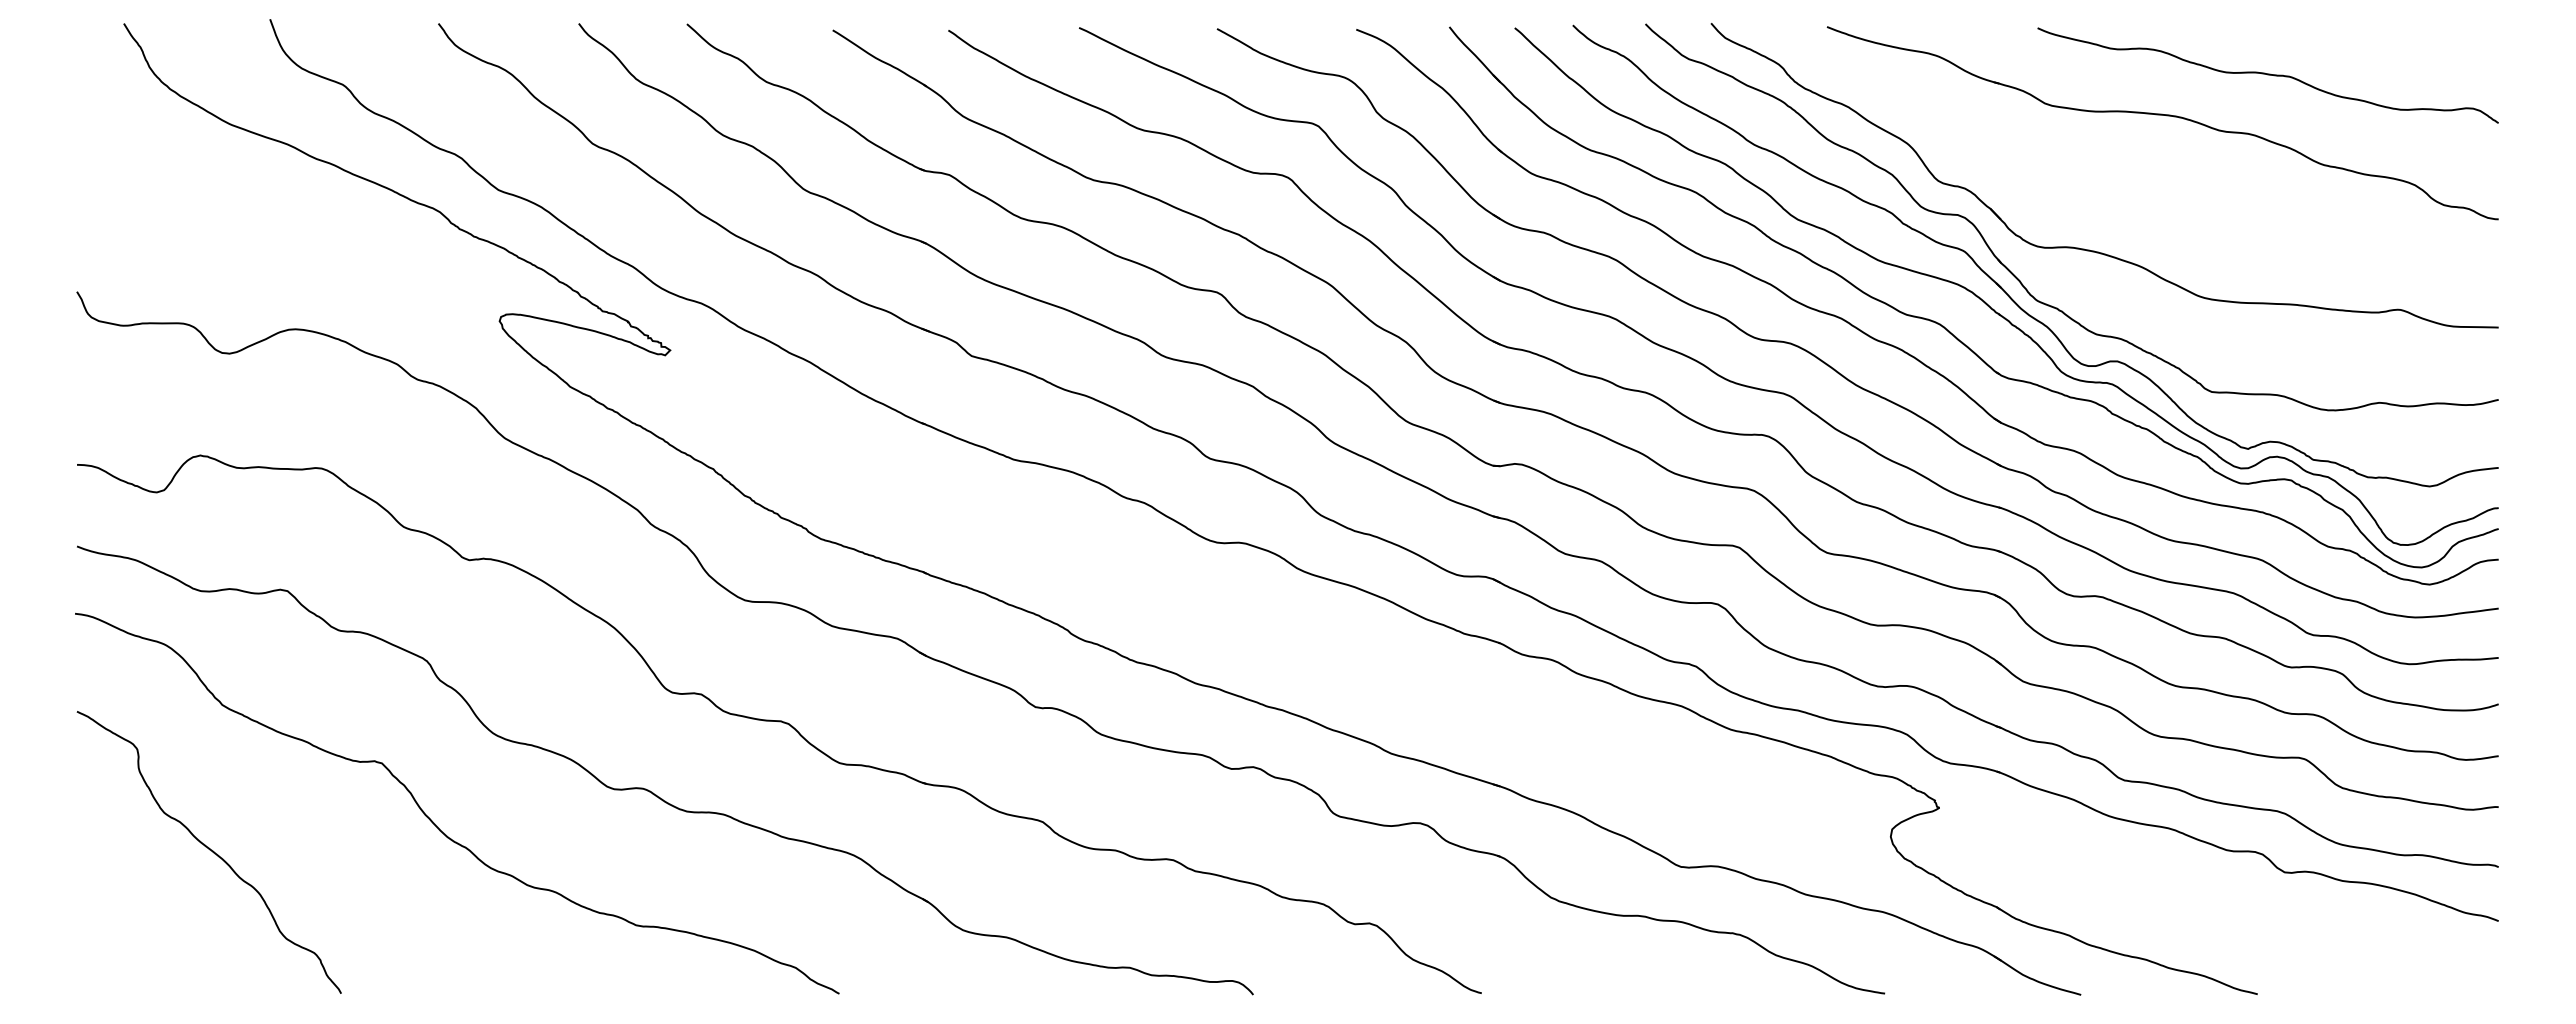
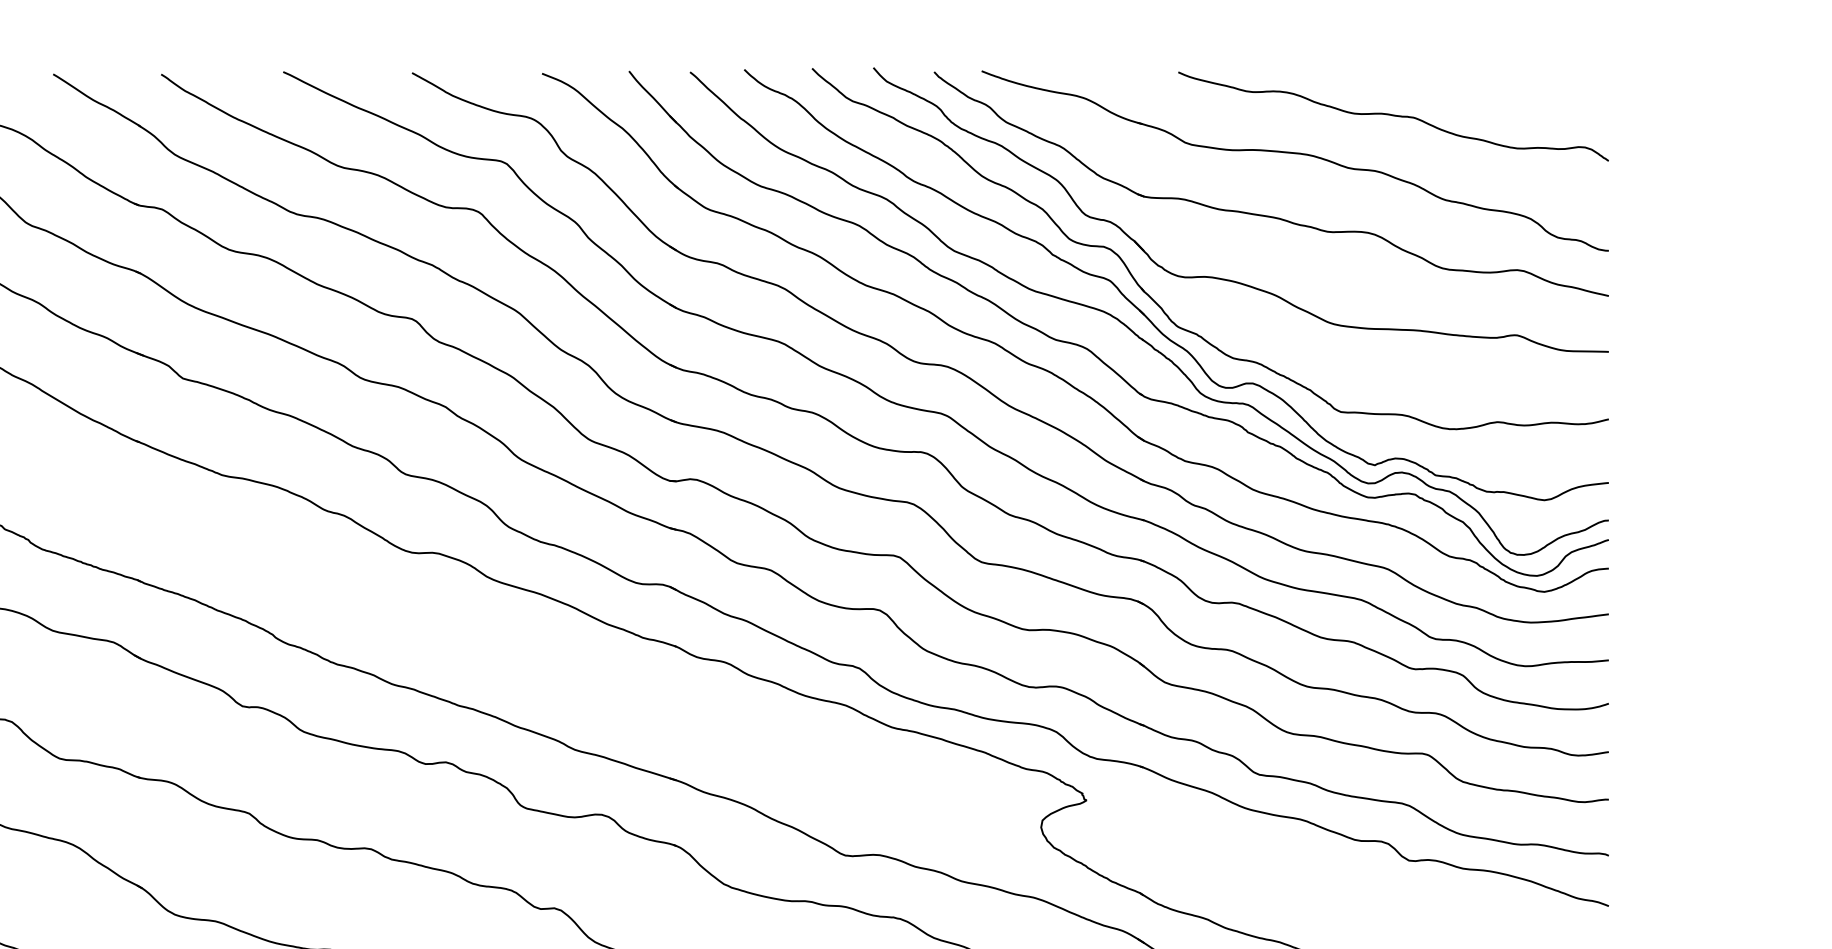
part: (2128, 180) -> (1263, 214), added

